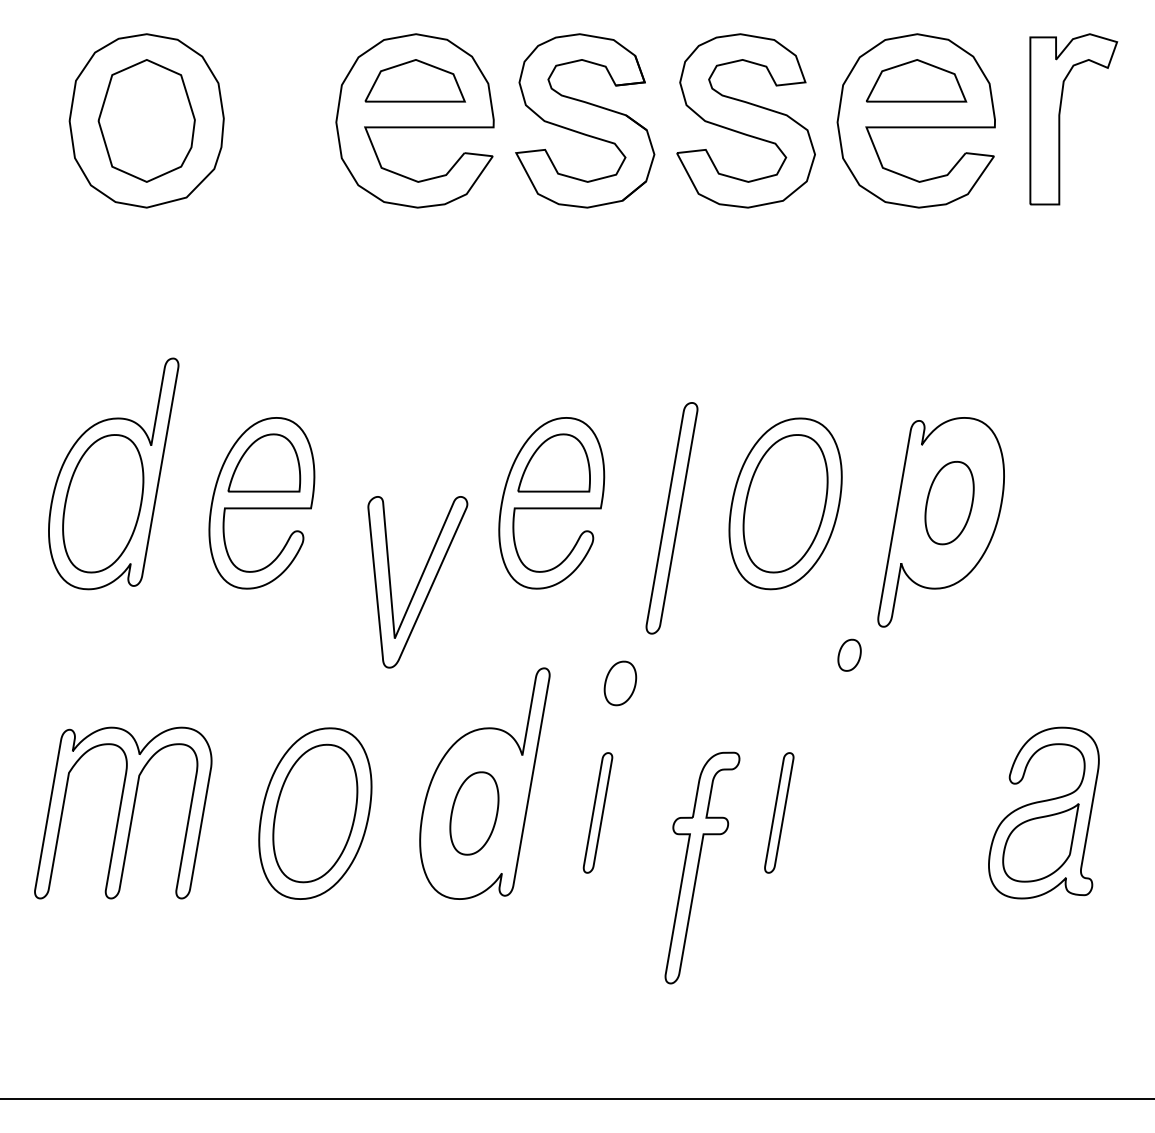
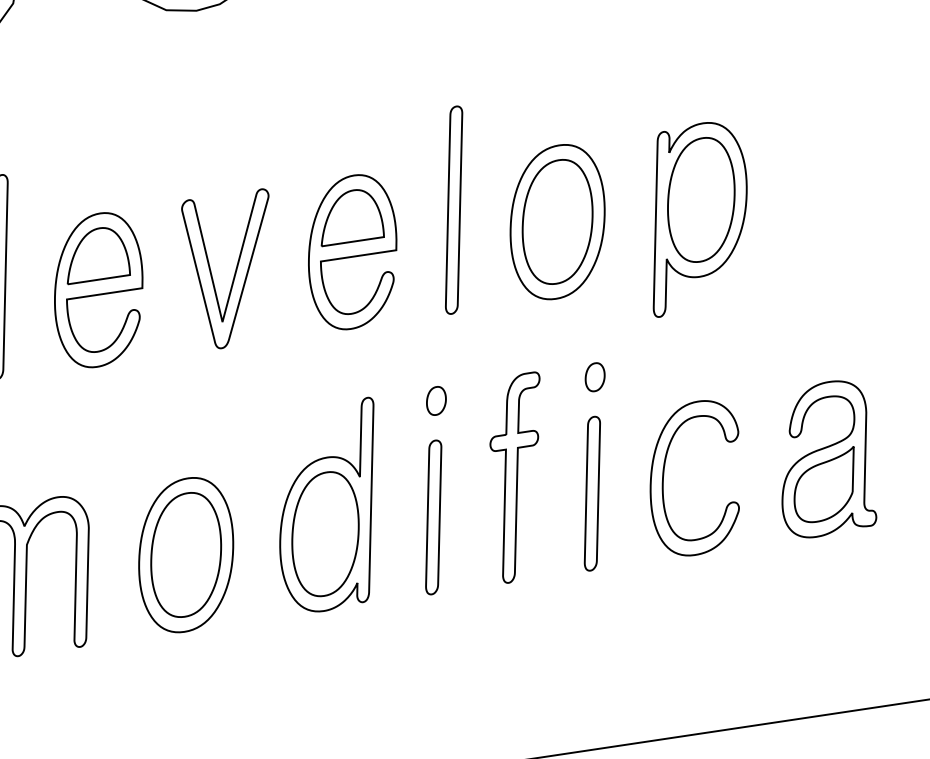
part: (949, 502) -> (701, 199), size x1.67
part: (671, 518) -> (453, 210), moved
part: (417, 582) -> (235, 269), moved
part: (849, 654) -> (594, 376), moved
part: (620, 682) -> (436, 400), size x0.71
part: (862, 804) -> (664, 475), added
part: (597, 812) -> (433, 517), size x1.43
part: (779, 812) -> (592, 493), size x1.43
part: (474, 813) -> (325, 534), size x1.67
part: (702, 867) -> (521, 477), moved

